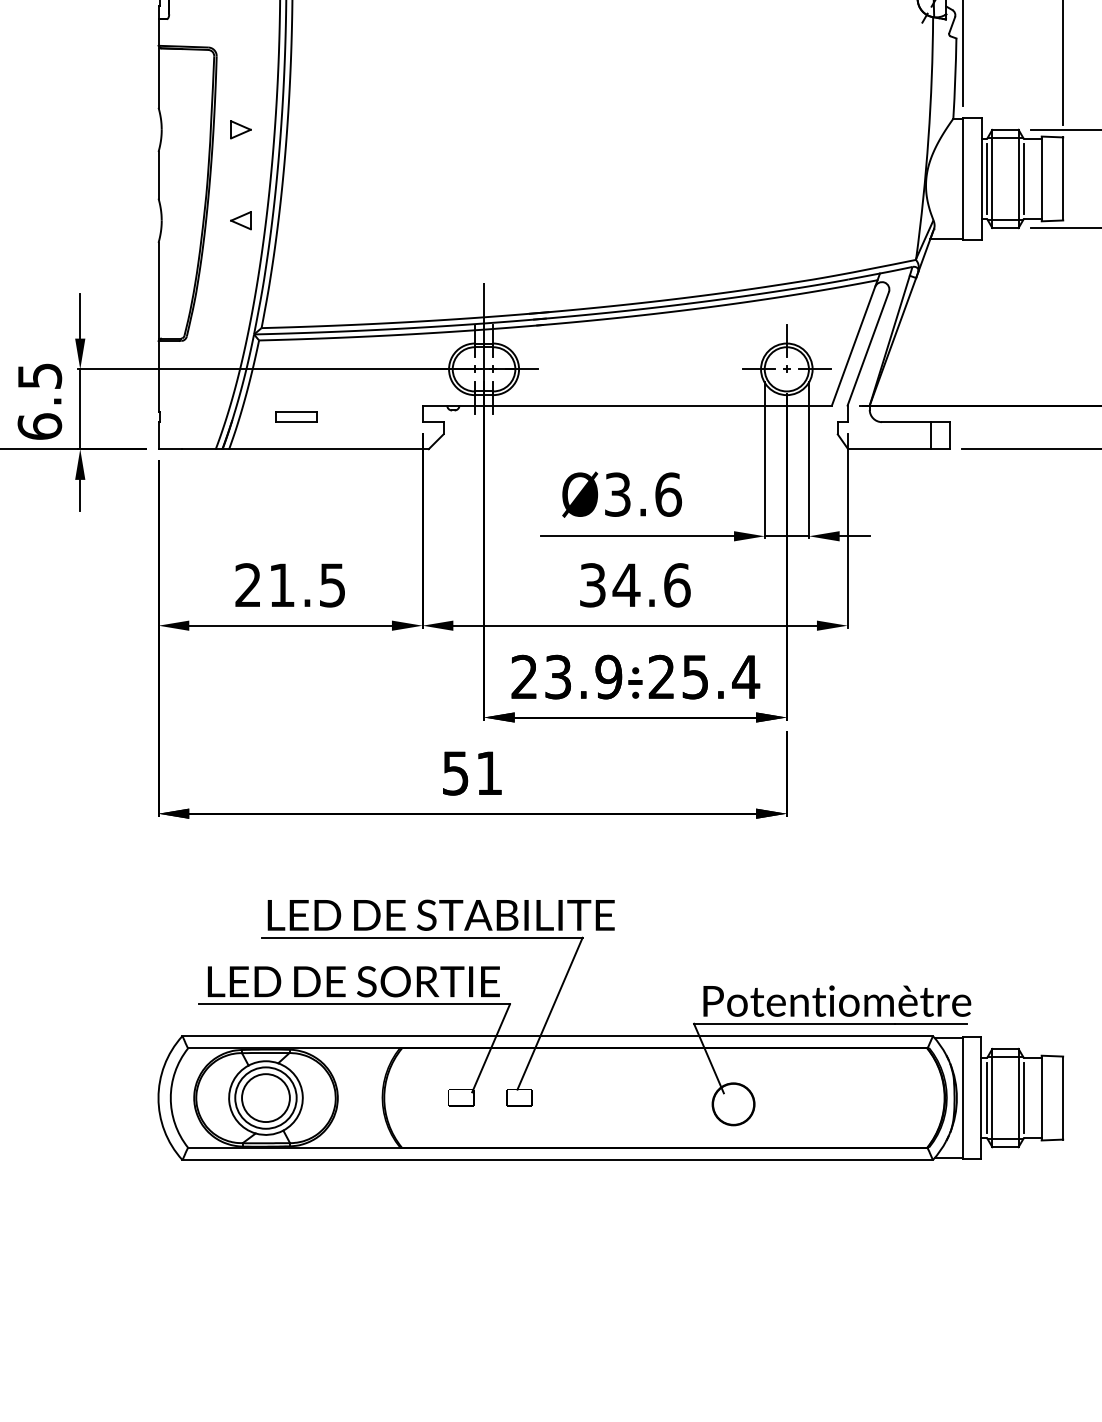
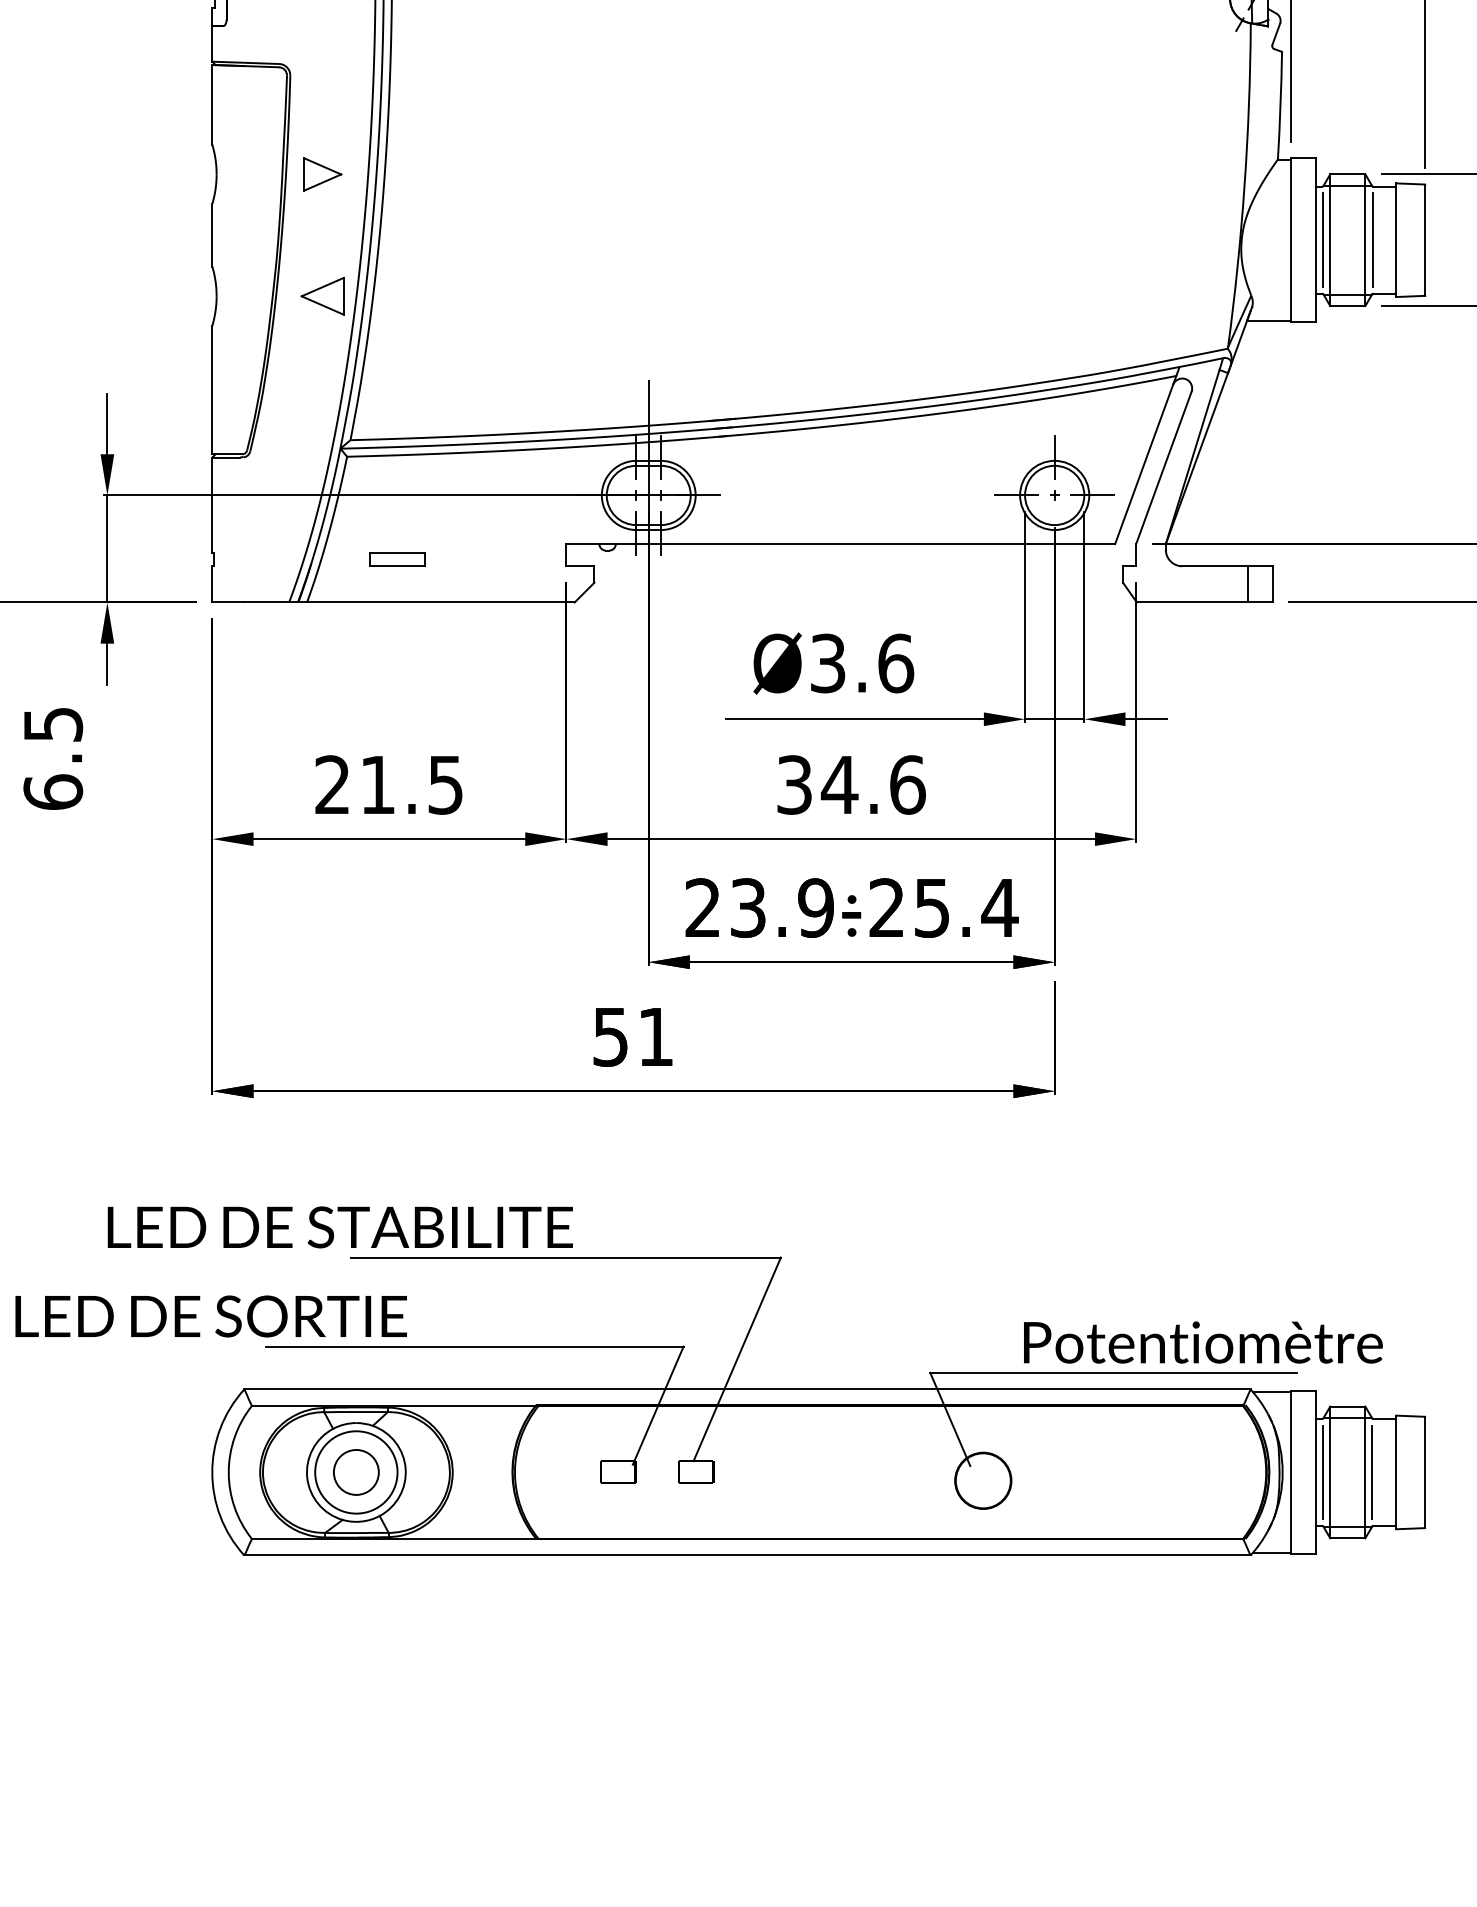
part: (240, 129) -> (322, 173), size x1.4
part: (240, 220) -> (322, 295), size x1.6
text: (40, 401) -> (53, 758), moved
text: (440, 915) -> (339, 1227), moved
text: (353, 981) -> (210, 1316), moved
text: (837, 1001) -> (1203, 1342), moved
circle: (266, 1098) -> (356, 1472), size x0.7

